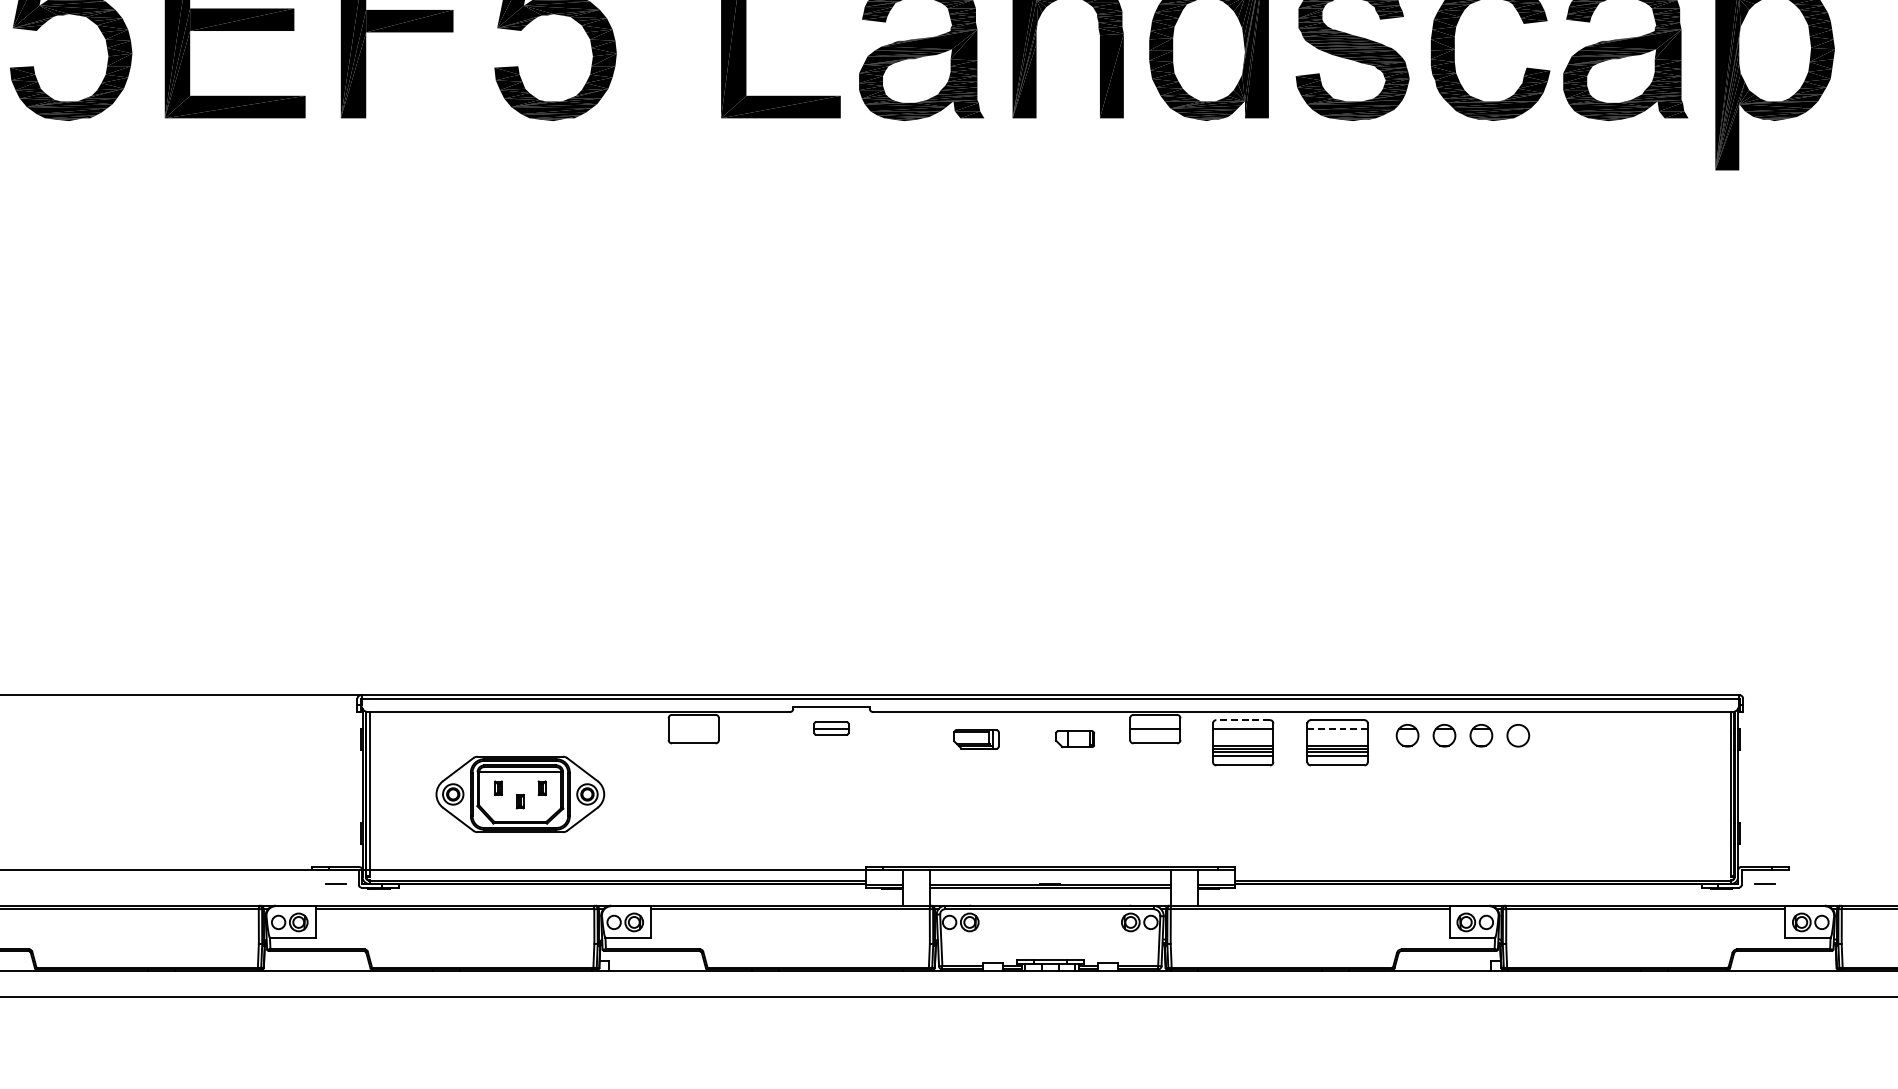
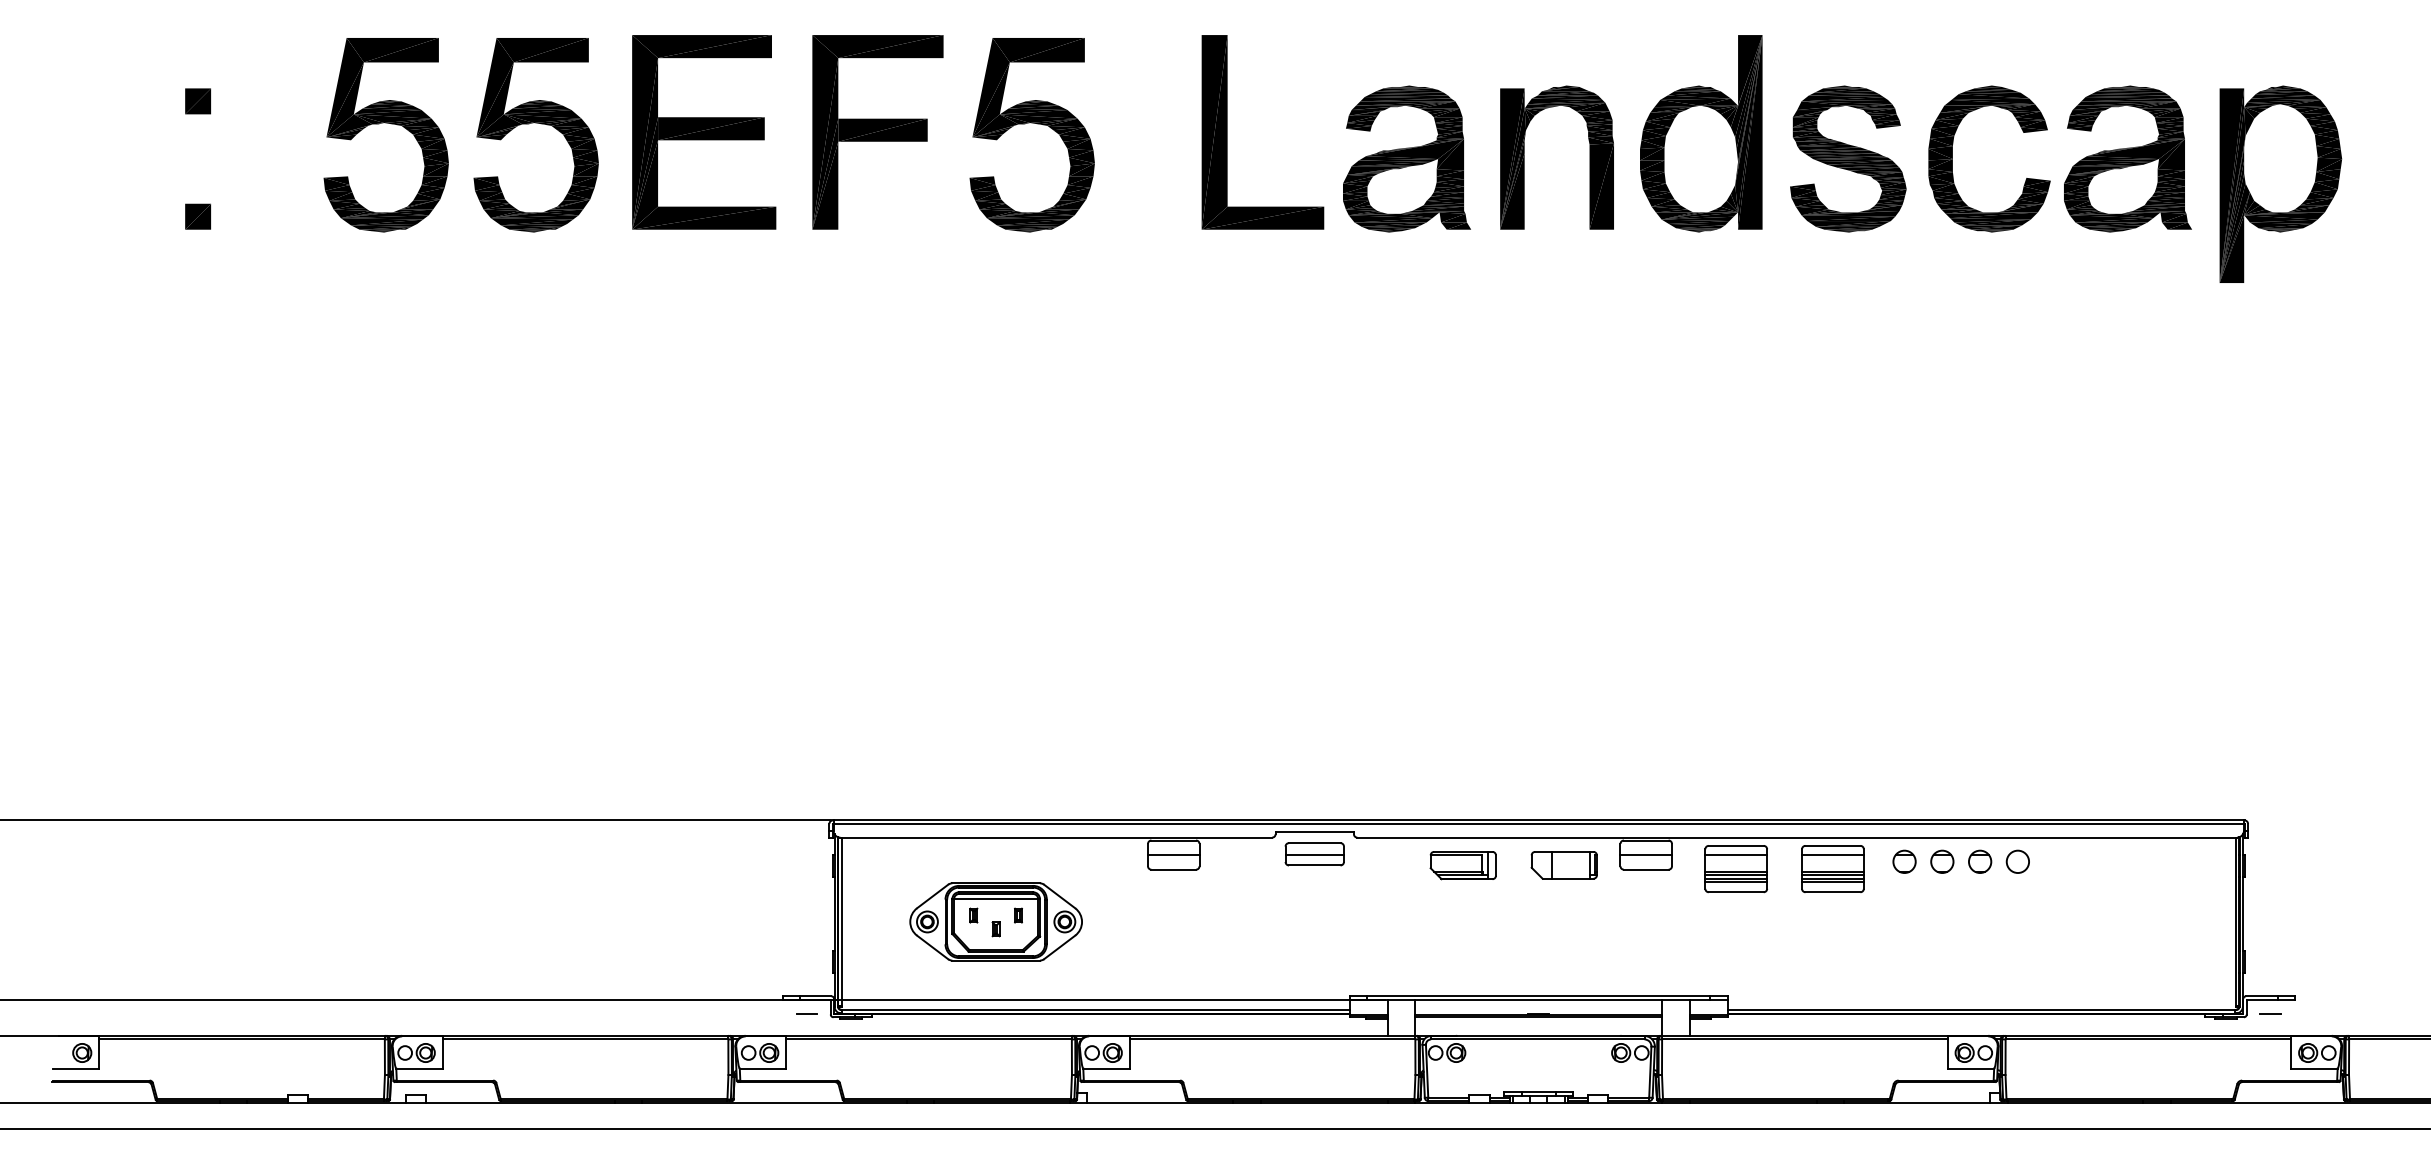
line: (1242, 719) -> (1735, 845), dashed -> solid
line: (693, 728) -> (1173, 854), added
part: (831, 728) -> (1314, 854), size x1.67
line: (1337, 728) -> (1832, 854), dashed -> solid
part: (975, 739) -> (1462, 865), size x1.43
part: (1074, 739) -> (1563, 865), size x1.67

